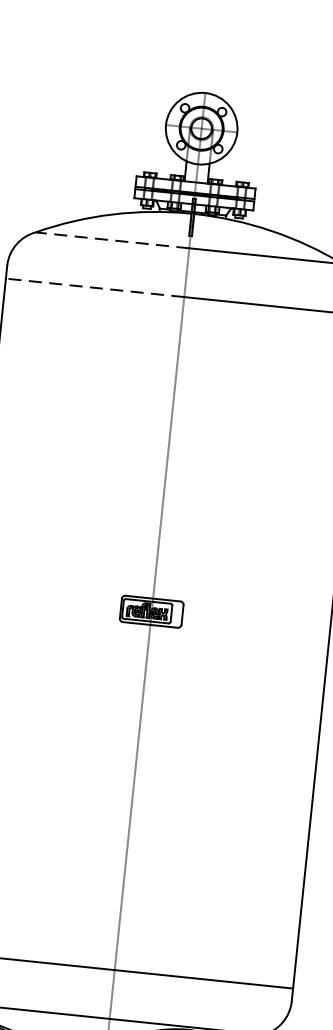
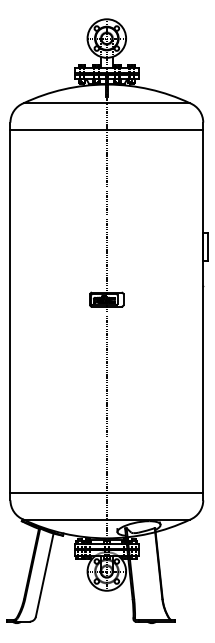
line: (112, 240) -> (65, 103), dashed -> solid
line: (94, 287) -> (58, 129), dashed -> solid

